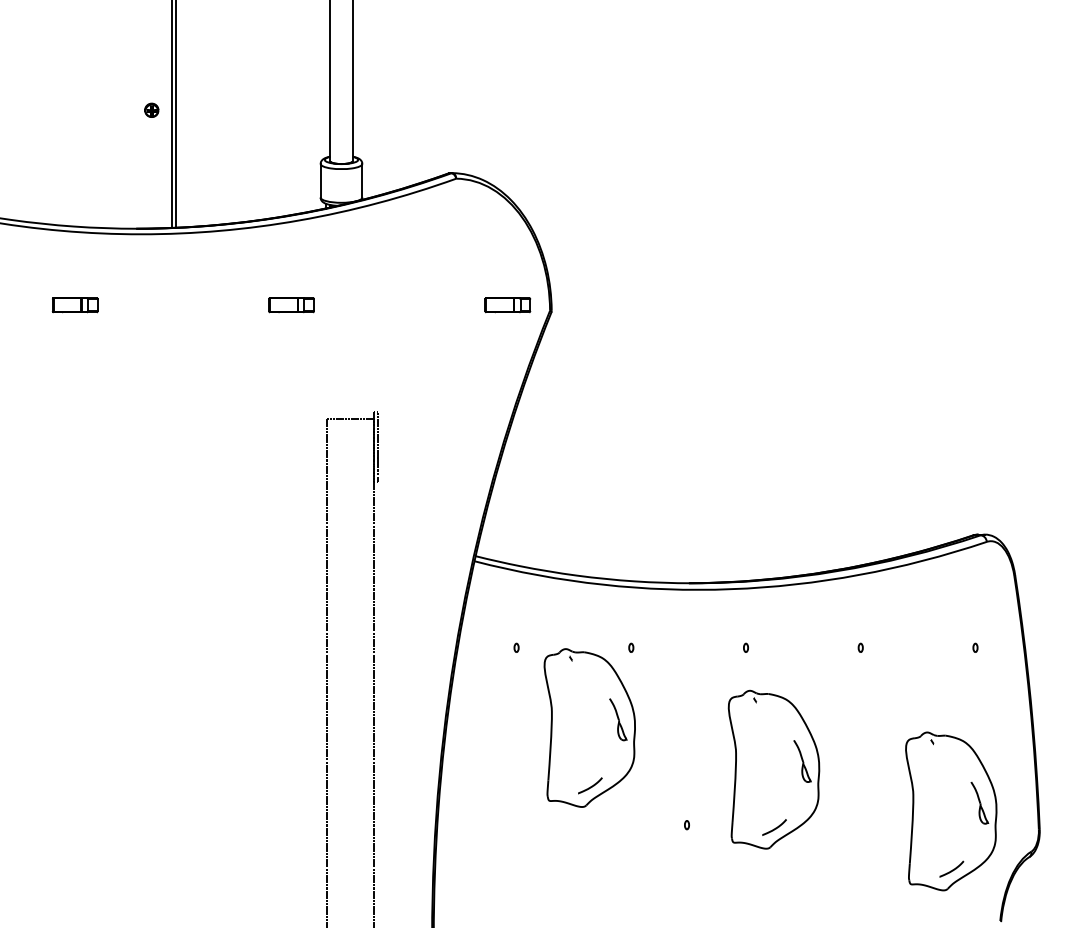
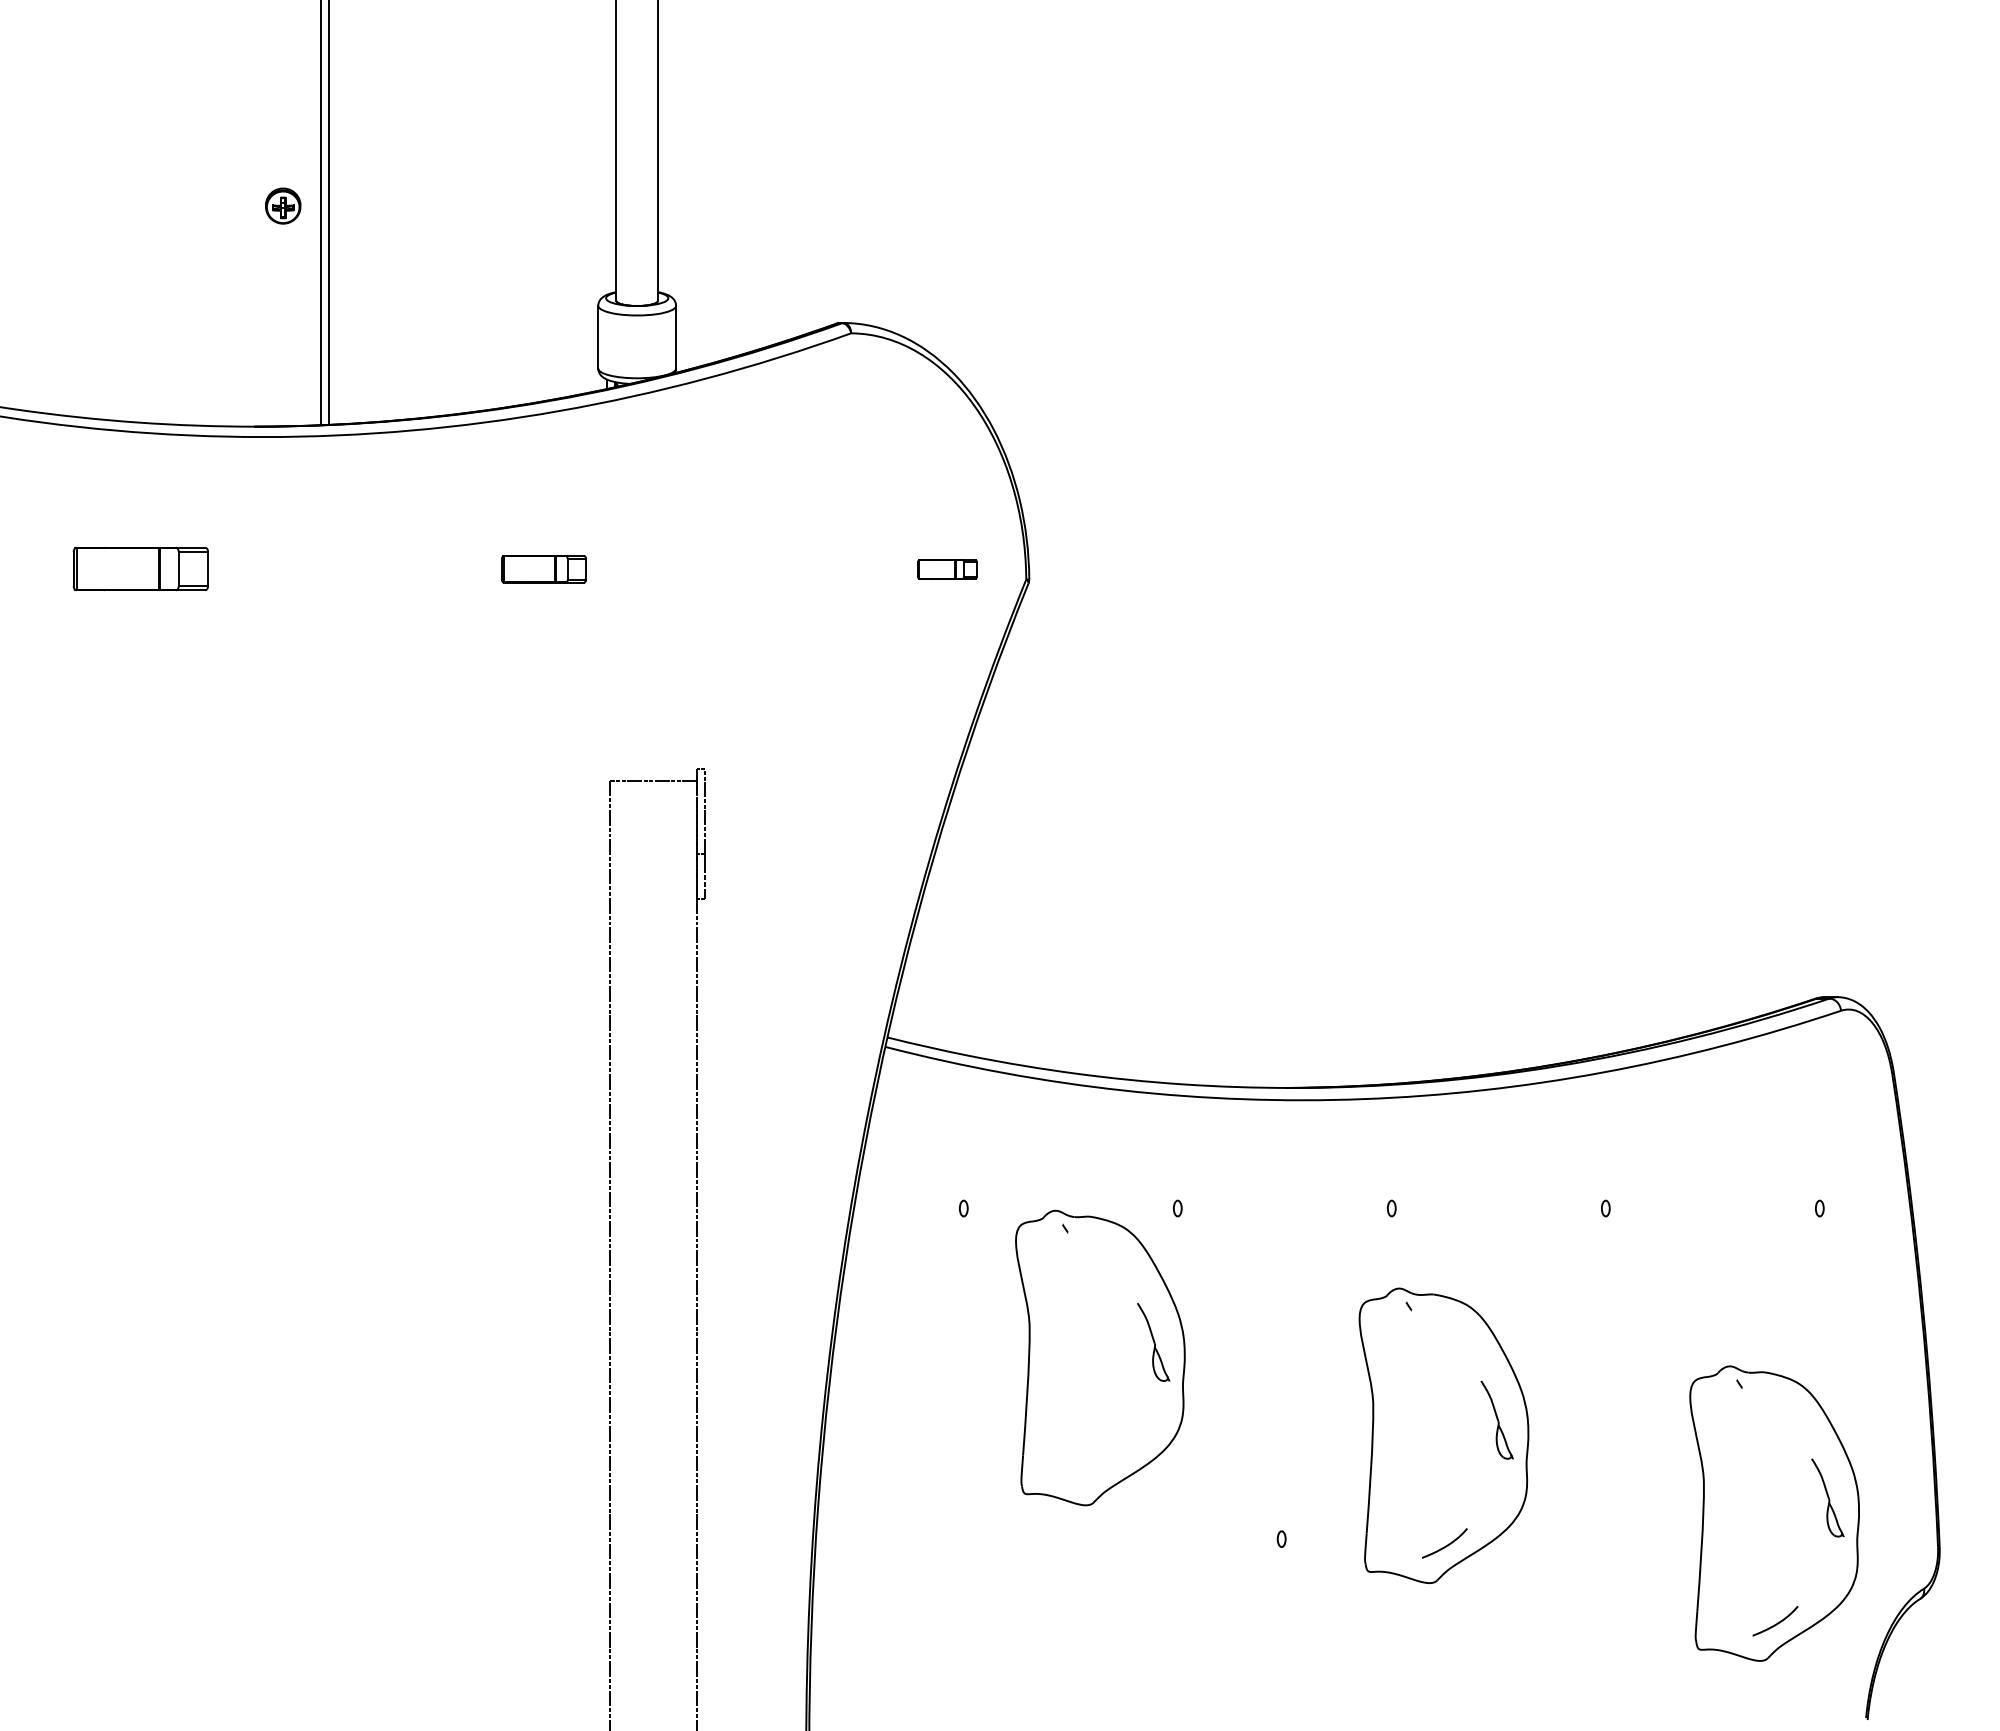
part: (151, 109) -> (282, 204), size x1.4
part: (74, 305) -> (139, 569), size x1.6
part: (507, 305) -> (946, 569), size x0.7
curve: (591, 785) -> (1103, 1465), removed

